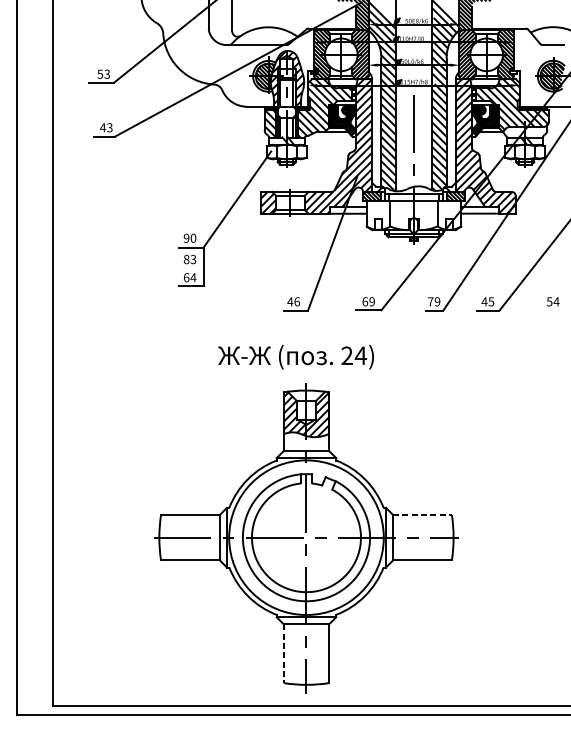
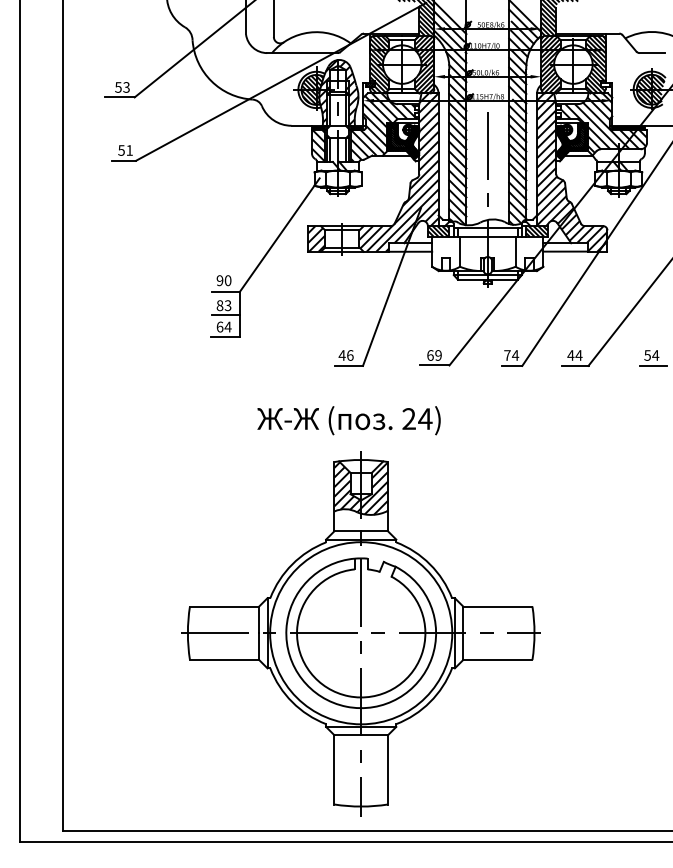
text: (106, 127) -> (125, 150), 43 -> 51
line: (191, 267) -> (225, 314), added
text: (437, 301) -> (515, 355), 79 -> 74
text: (490, 301) -> (578, 355), 45 -> 44
line: (553, 310) -> (652, 365), added
line: (422, 514) -> (497, 606), dashed -> solid
line: (283, 653) -> (334, 769), dashed -> solid

